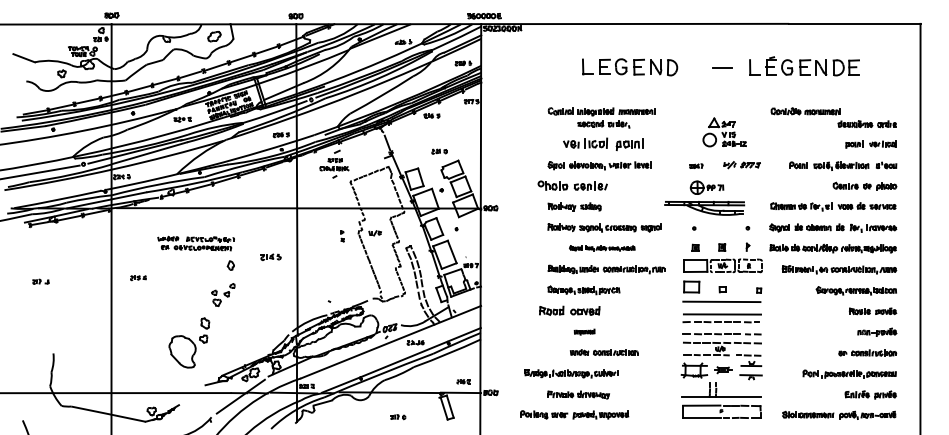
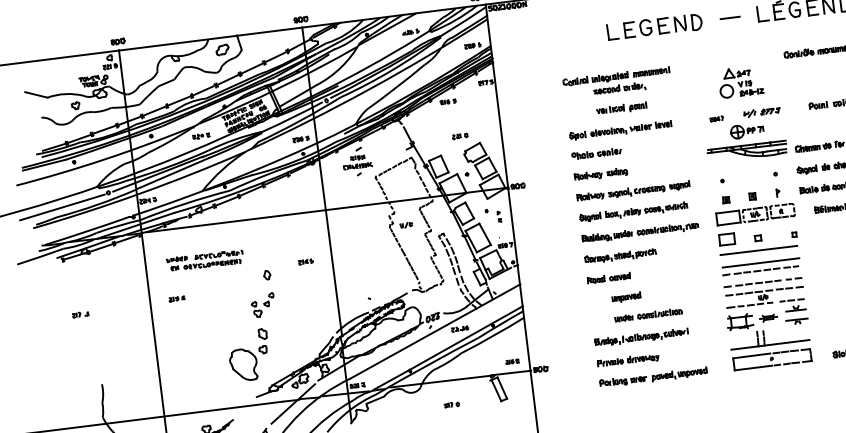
part: (630, 67) -> (655, 27), moved
part: (602, 143) -> (620, 108), size x0.62
part: (572, 185) -> (596, 153), size x0.71
part: (704, 197) -> (745, 140), moved
part: (342, 236) -> (499, 216), moved
part: (195, 243) -> (204, 260), moved
part: (602, 248) -> (633, 212), size x1.67
part: (270, 257) -> (305, 262), size x0.71
part: (569, 310) -> (608, 277), size x0.71
part: (584, 331) -> (626, 296), size x1.43
part: (189, 342) -> (249, 354), moved
part: (571, 373) -> (641, 337), moved
part: (574, 414) -> (653, 377), moved

